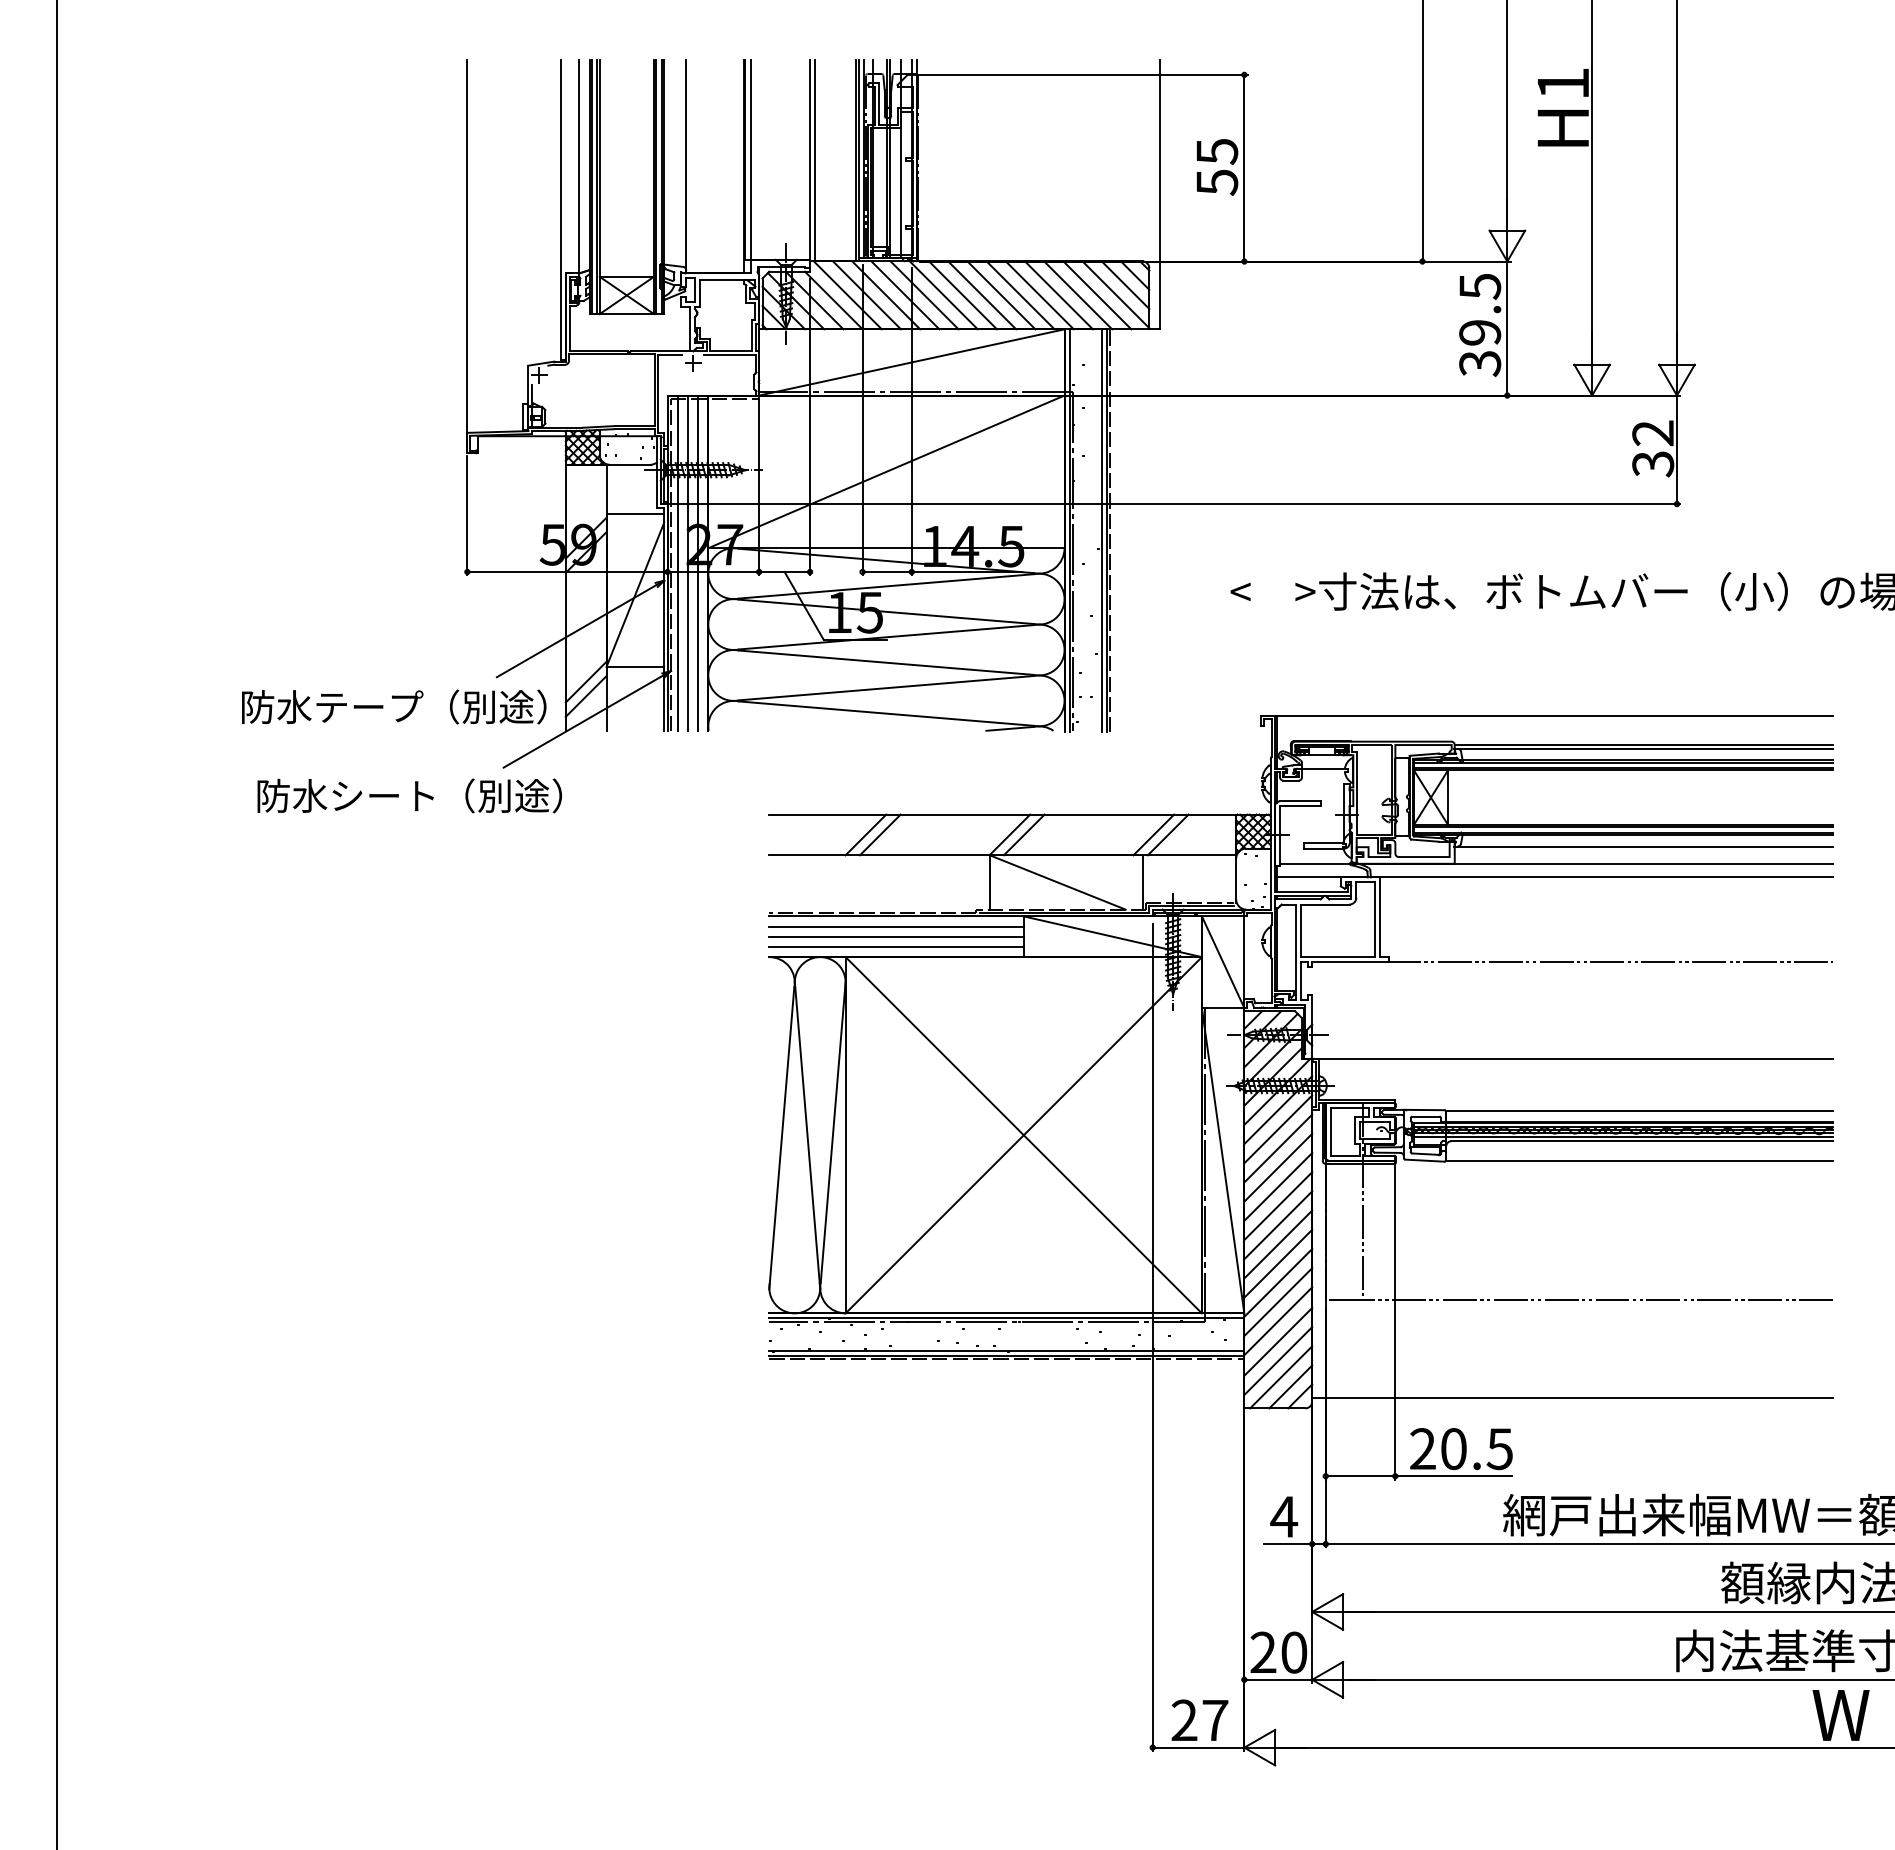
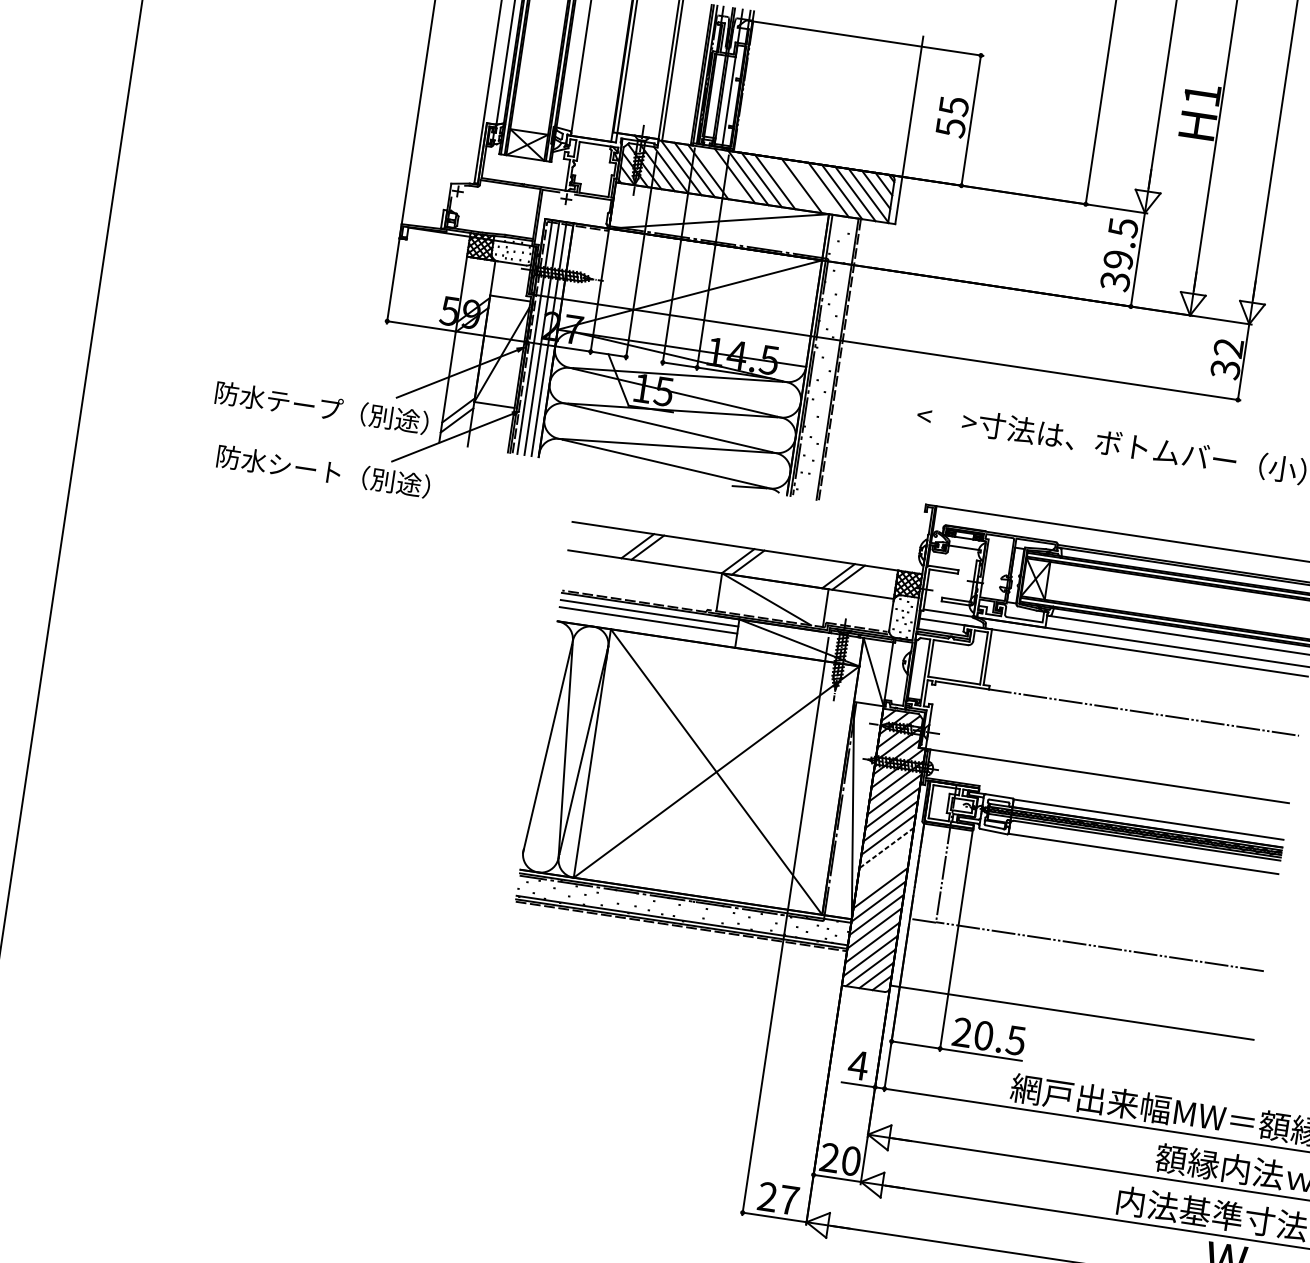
line: (905, 295) -> (721, 174), removed
line: (1001, 295) -> (788, 184), removed
line: (1039, 295) -> (815, 188), removed
line: (1101, 530) -> (833, 358), removed
line: (896, 946) -> (647, 627), removed
line: (1278, 1206) -> (886, 848), solid -> dashed
line: (1278, 1225) -> (884, 861), removed
line: (1278, 1244) -> (882, 874), removed

